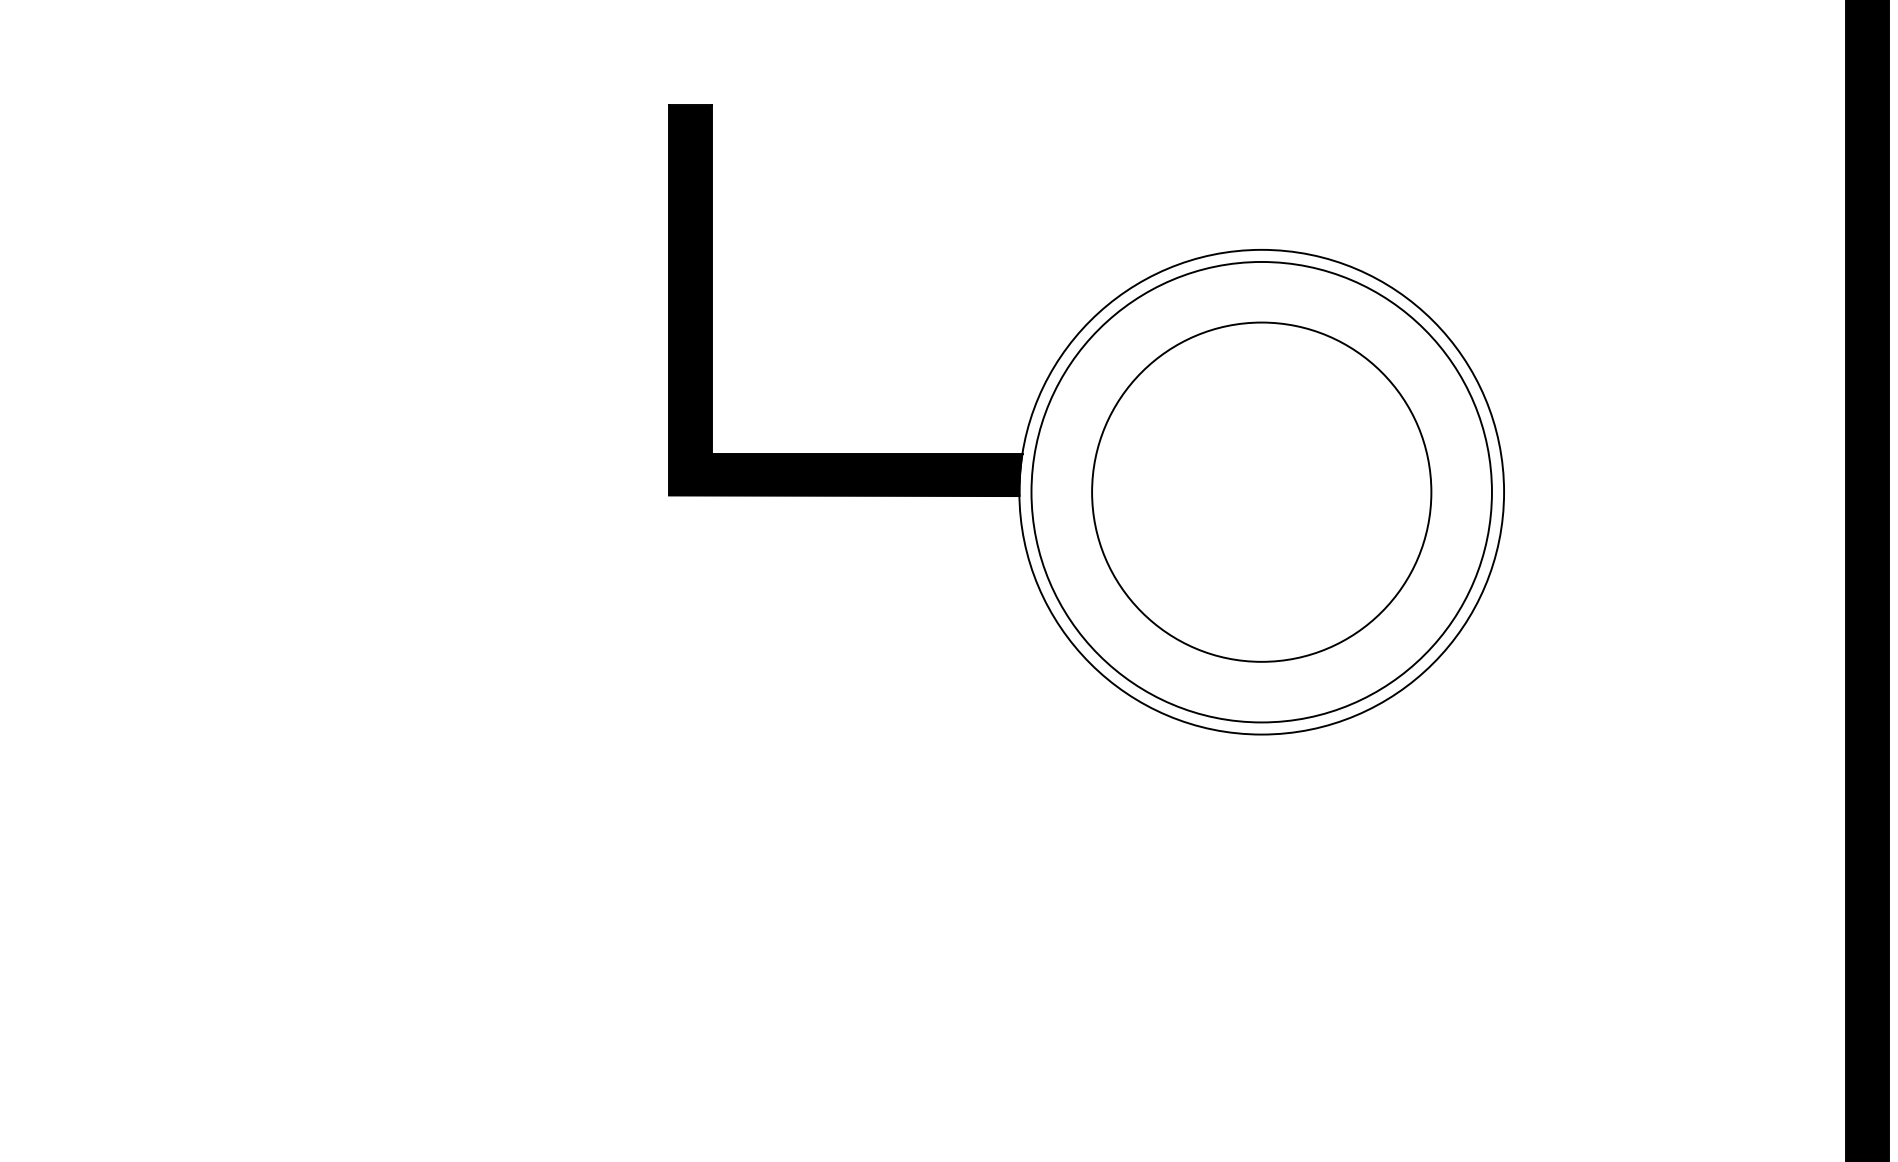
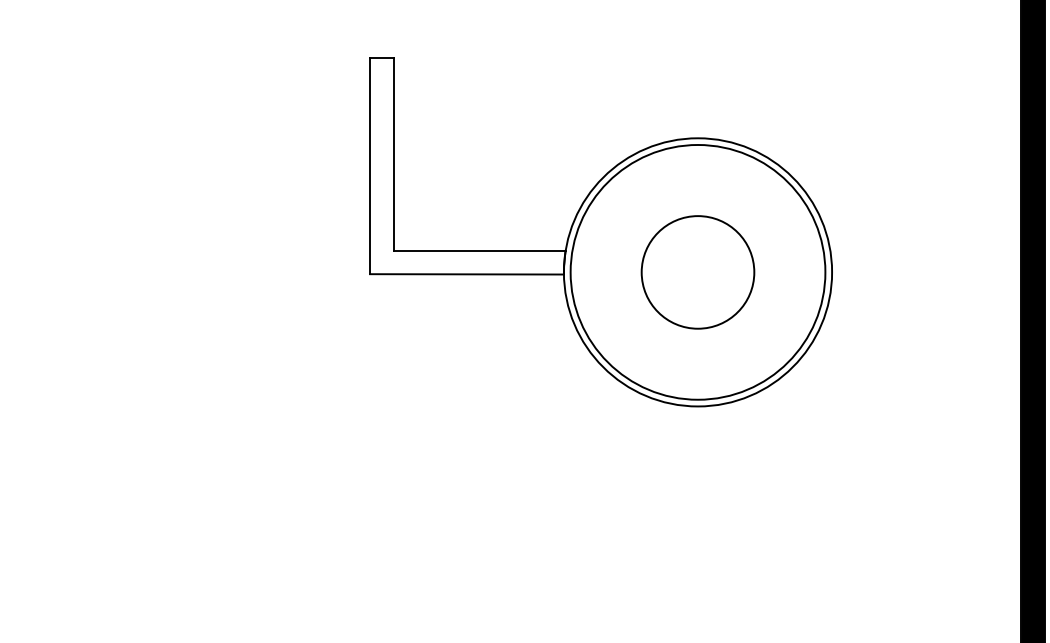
fill: (845, 300) -> (467, 166), removed
circle: (1260, 492) -> (697, 272), size x0.6

